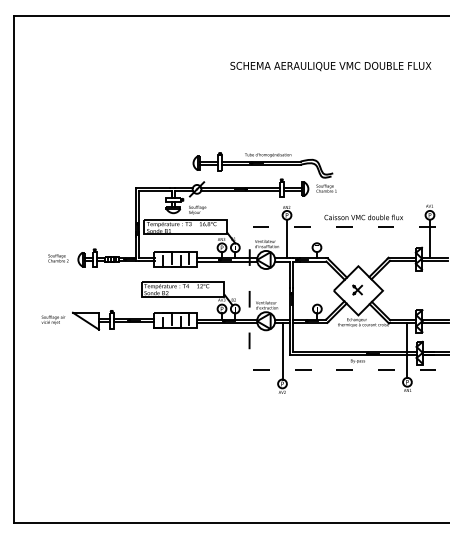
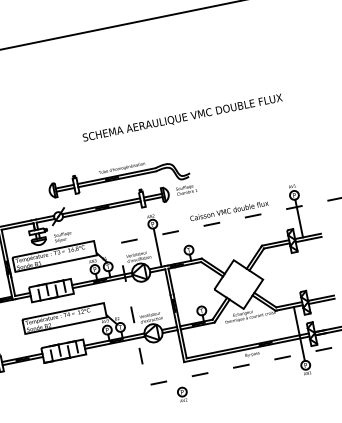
text: (330, 66) -> (182, 118), moved
part: (357, 289) -> (237, 283), removed
line: (282, 350) -> (175, 359), removed

